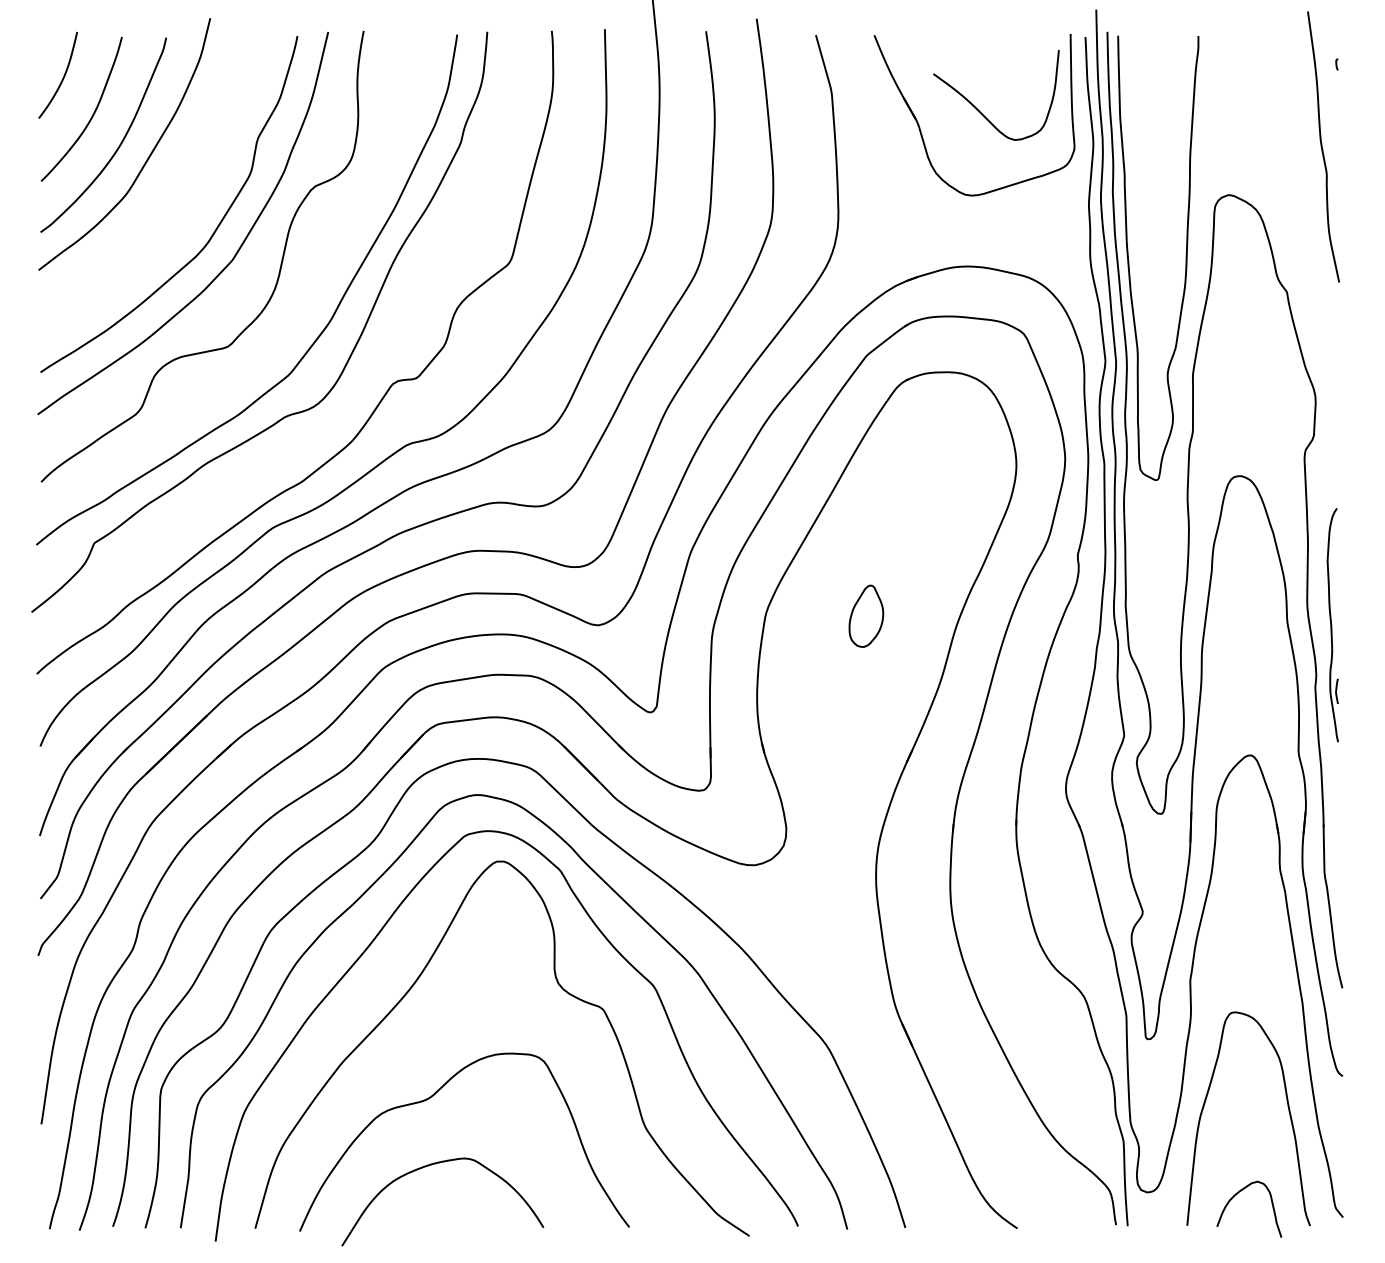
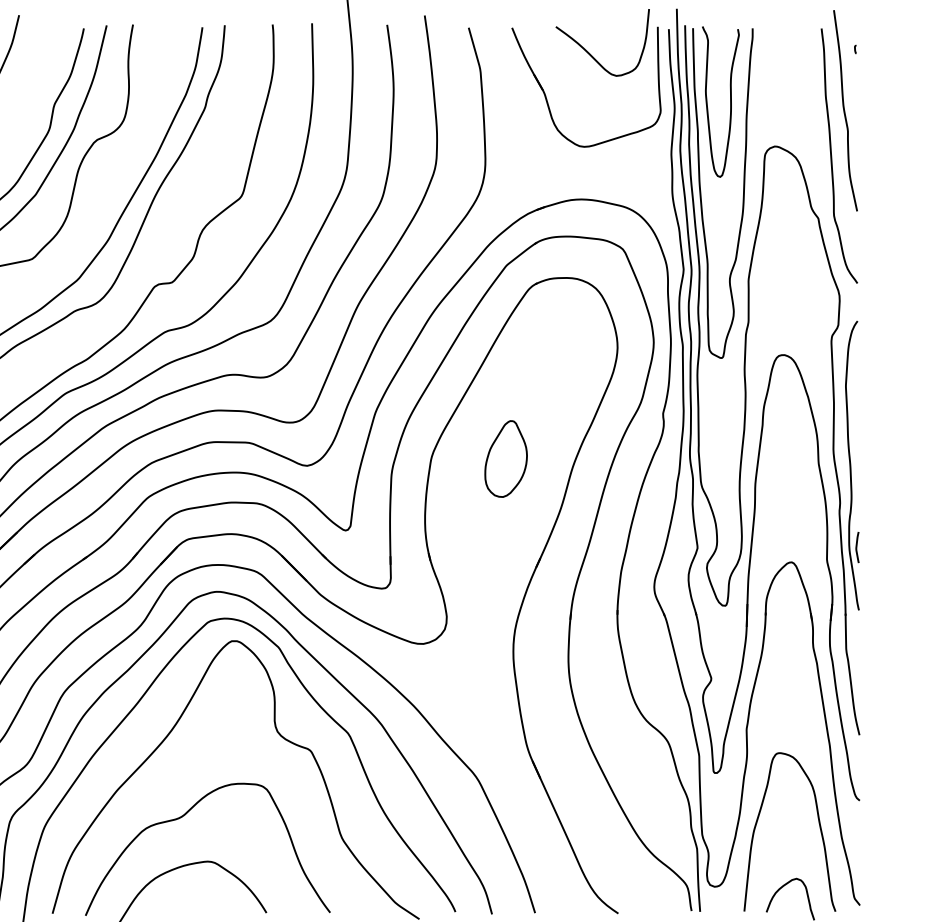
curve: (980, 111) -> (590, 54), moved
curve: (1168, 134) -> (730, 101), added
curve: (1305, 207) -> (832, 155), added
part: (866, 616) -> (506, 459), size x1.67
part: (1332, 625) -> (852, 465), size x1.67

